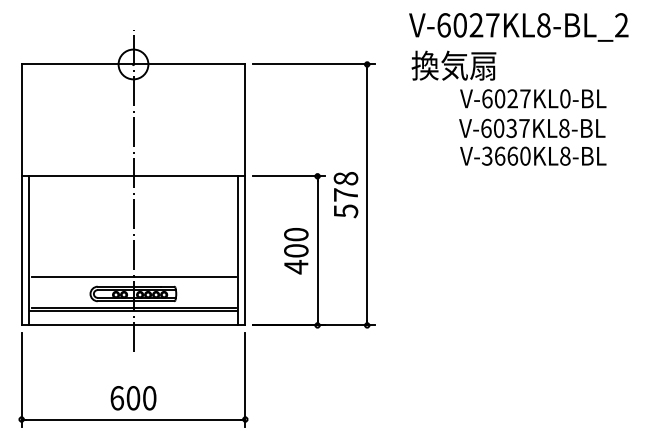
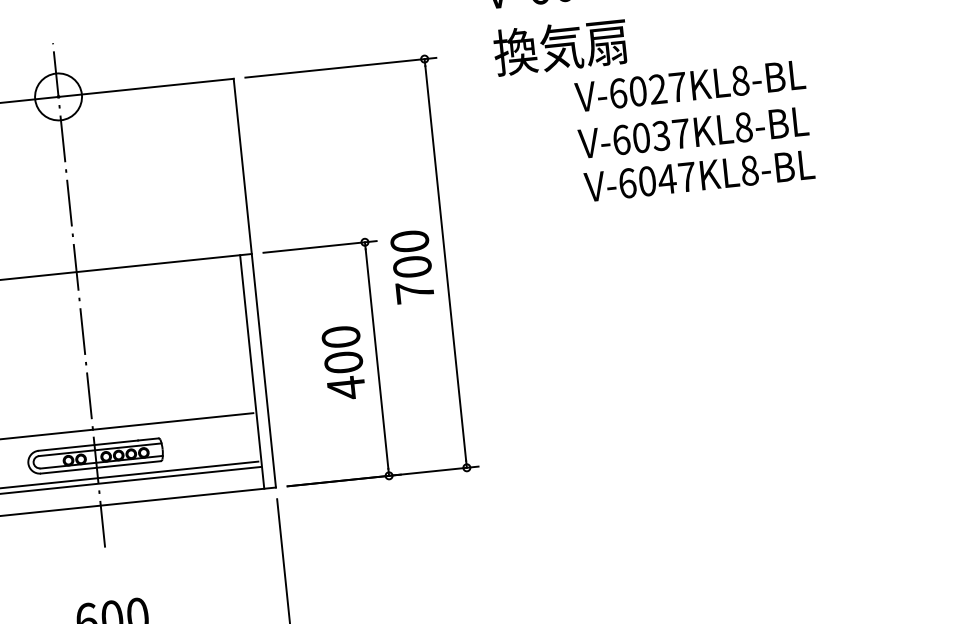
text: (565, 98) -> (740, 80), V-6027KL0-BL -> V-6027KL8-BL
text: (505, 155) -> (655, 179), V-3660KL8-BL -> V-6047KL8-BL
text: (345, 195) -> (411, 267), 578 -> 700

